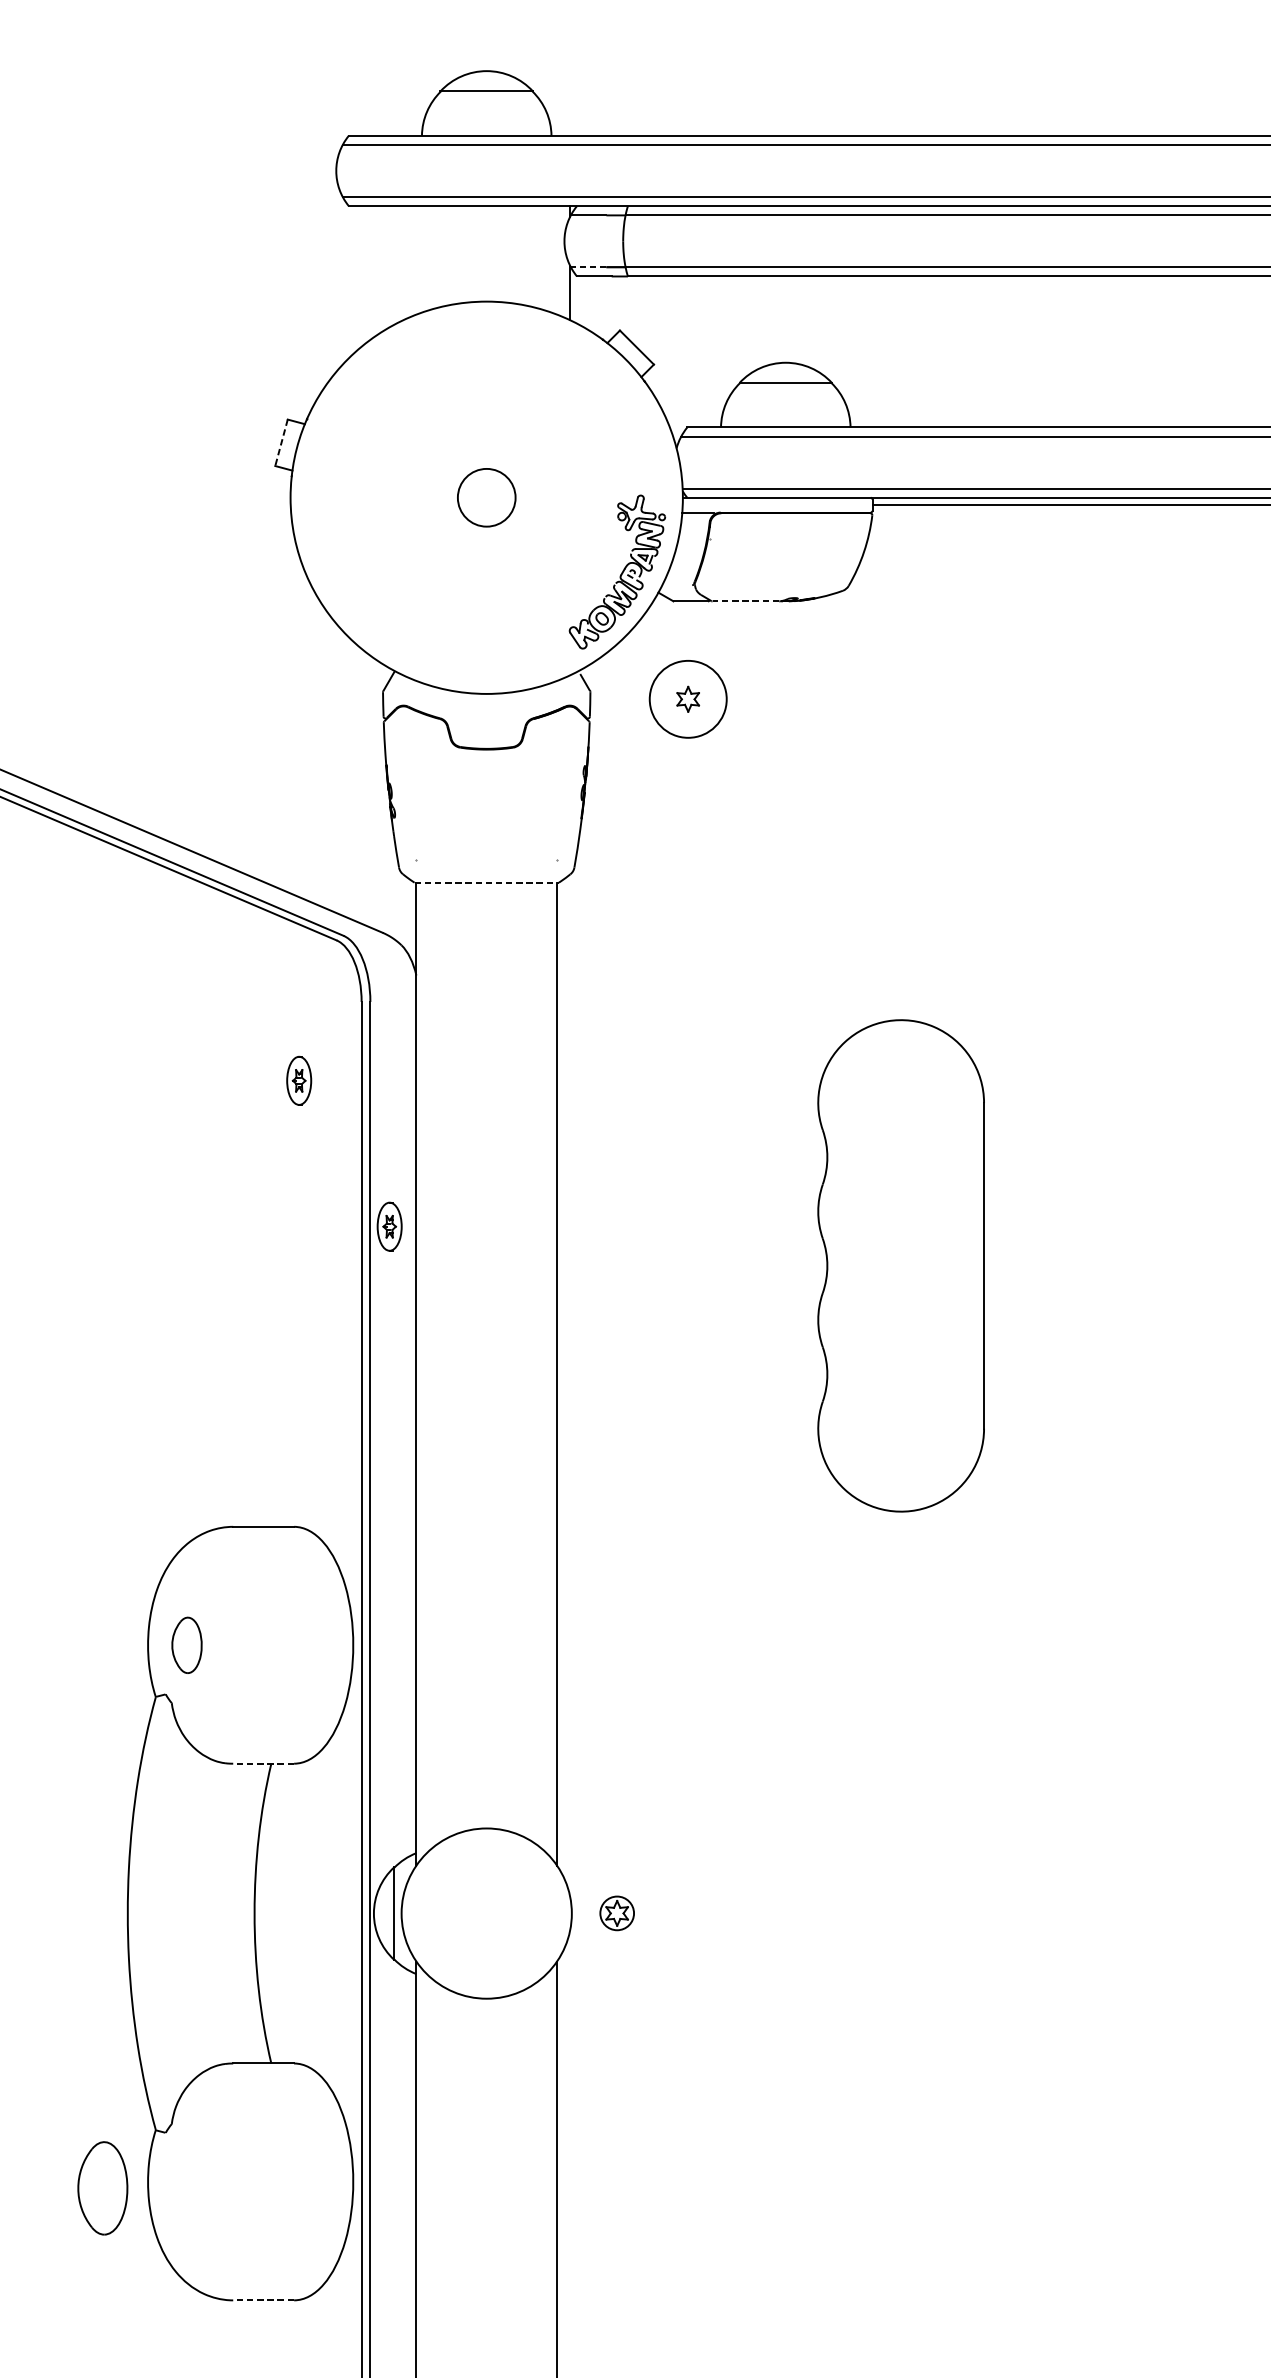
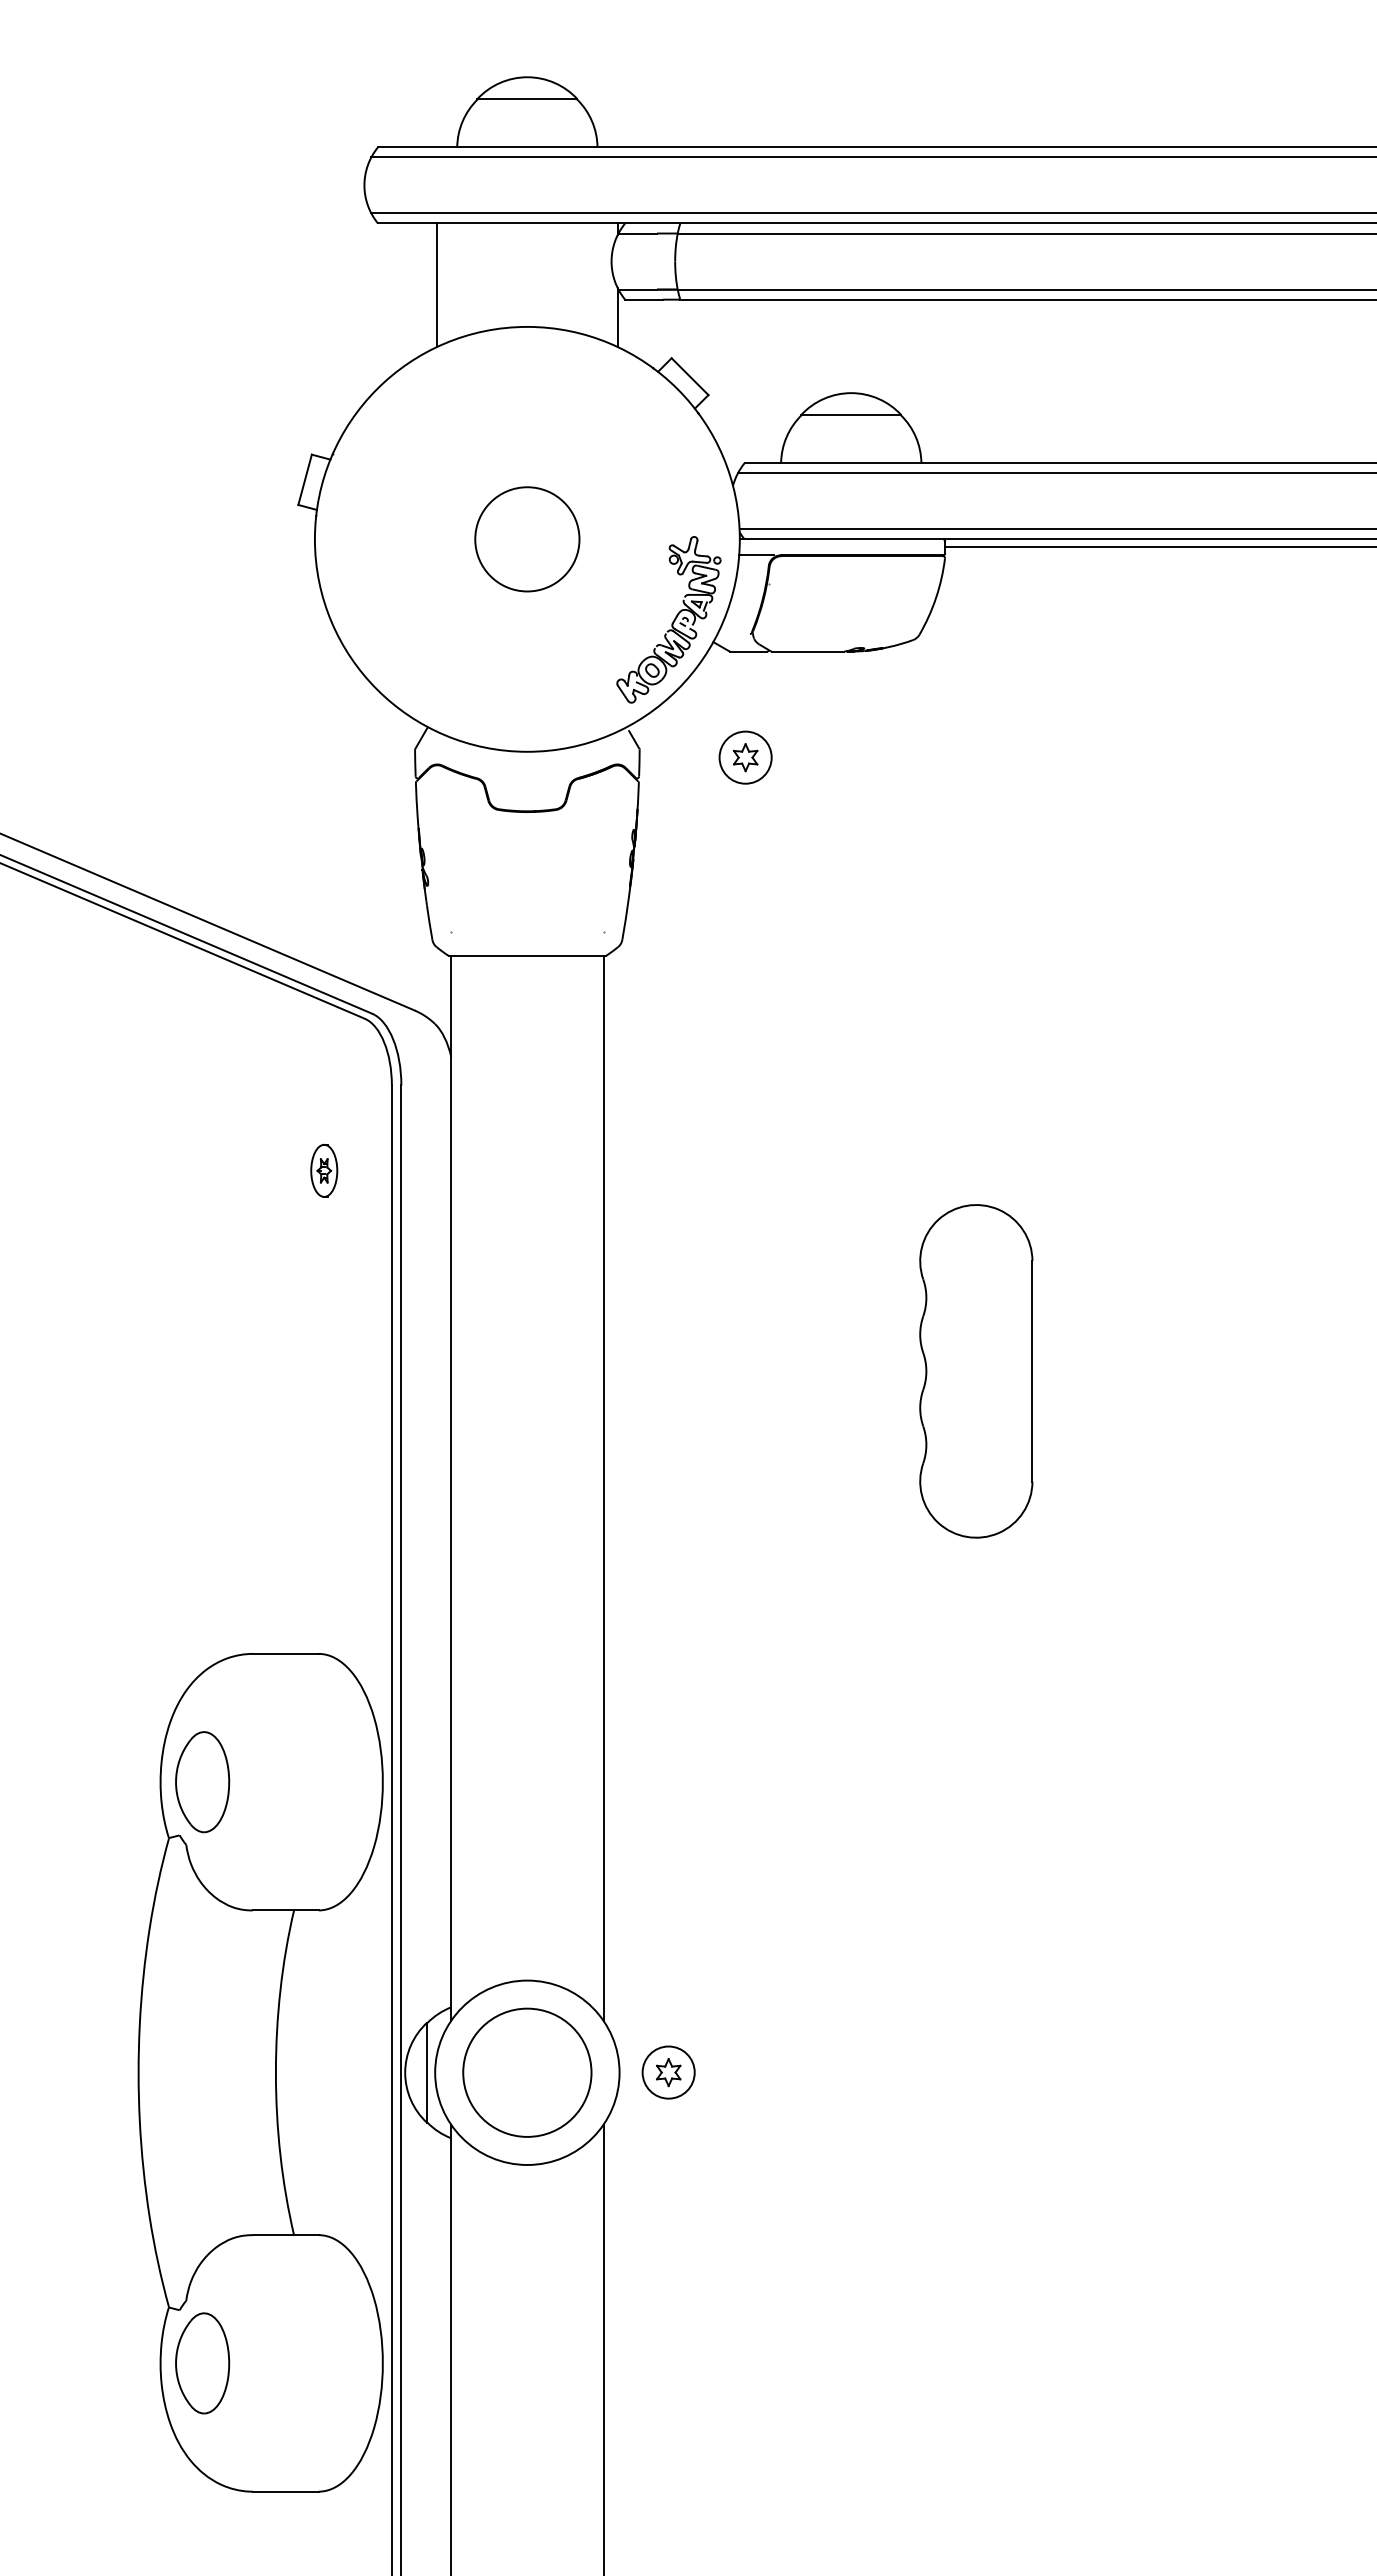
line: (403, 263) -> (437, 285), added
line: (588, 267) -> (637, 289), dashed -> solid
line: (281, 443) -> (305, 480), dashed -> solid
circle: (486, 497) -> (527, 539), size x1.67
line: (745, 601) -> (807, 651), dashed -> solid
circle: (688, 699) -> (745, 757), size x0.62
line: (486, 882) -> (527, 956), dashed -> solid
part: (389, 1226) -> (422, 1328), removed
part: (901, 1266) -> (976, 1371), size x0.62
part: (186, 1645) -> (202, 1782), size x1.67
line: (263, 1763) -> (285, 1910), dashed -> solid
circle: (486, 1913) -> (527, 2072), added
circle: (617, 1913) -> (668, 2072), size x1.43
part: (102, 2188) -> (202, 2363), moved
line: (263, 2300) -> (285, 2491), dashed -> solid

